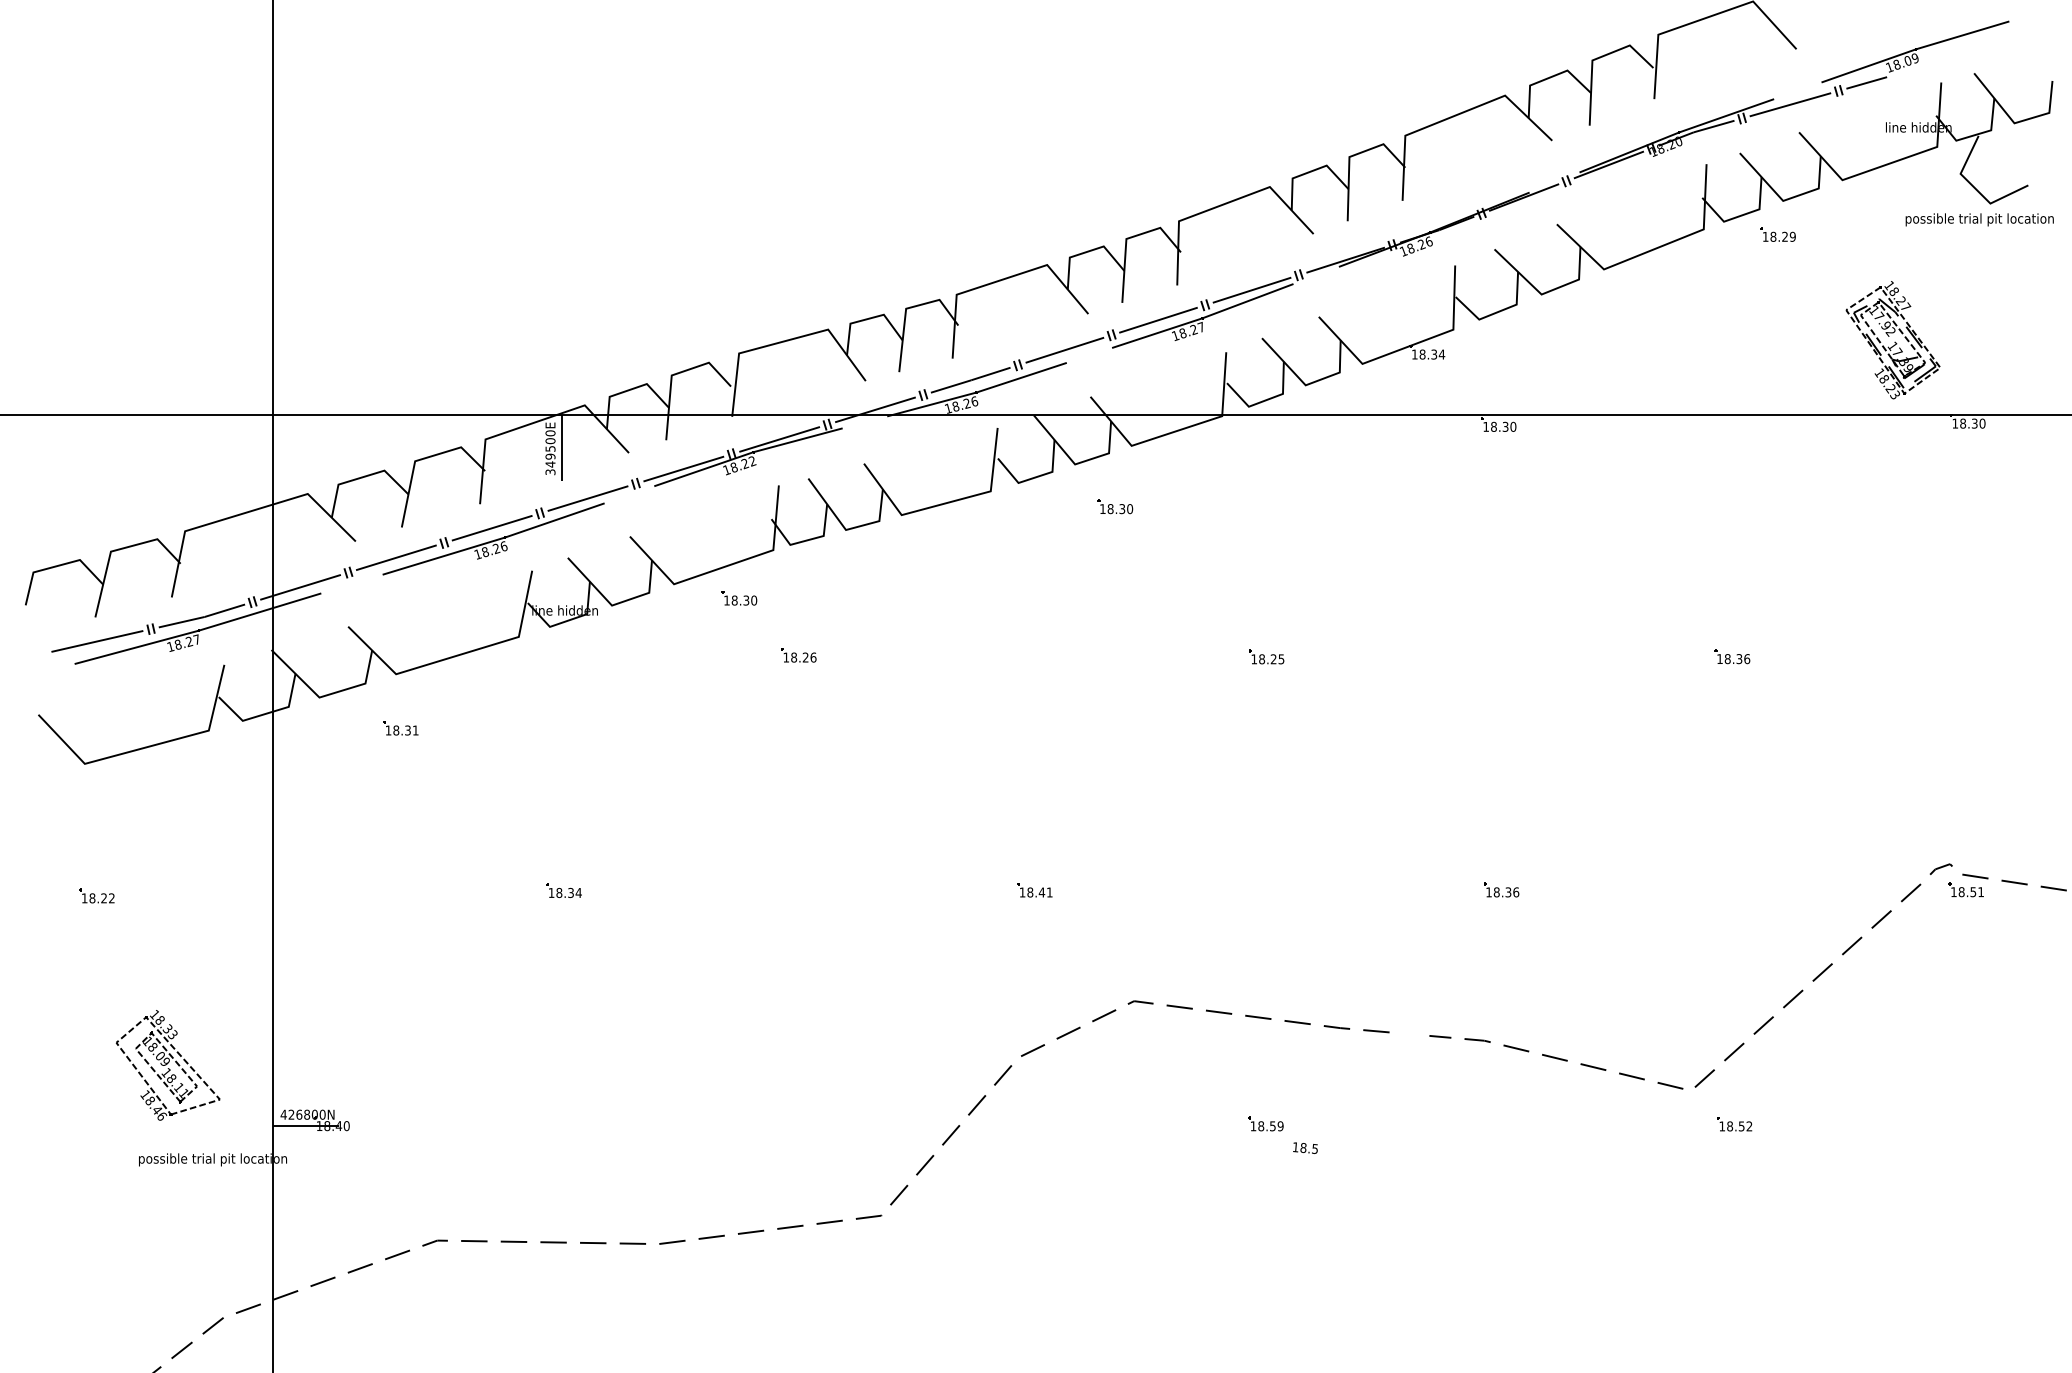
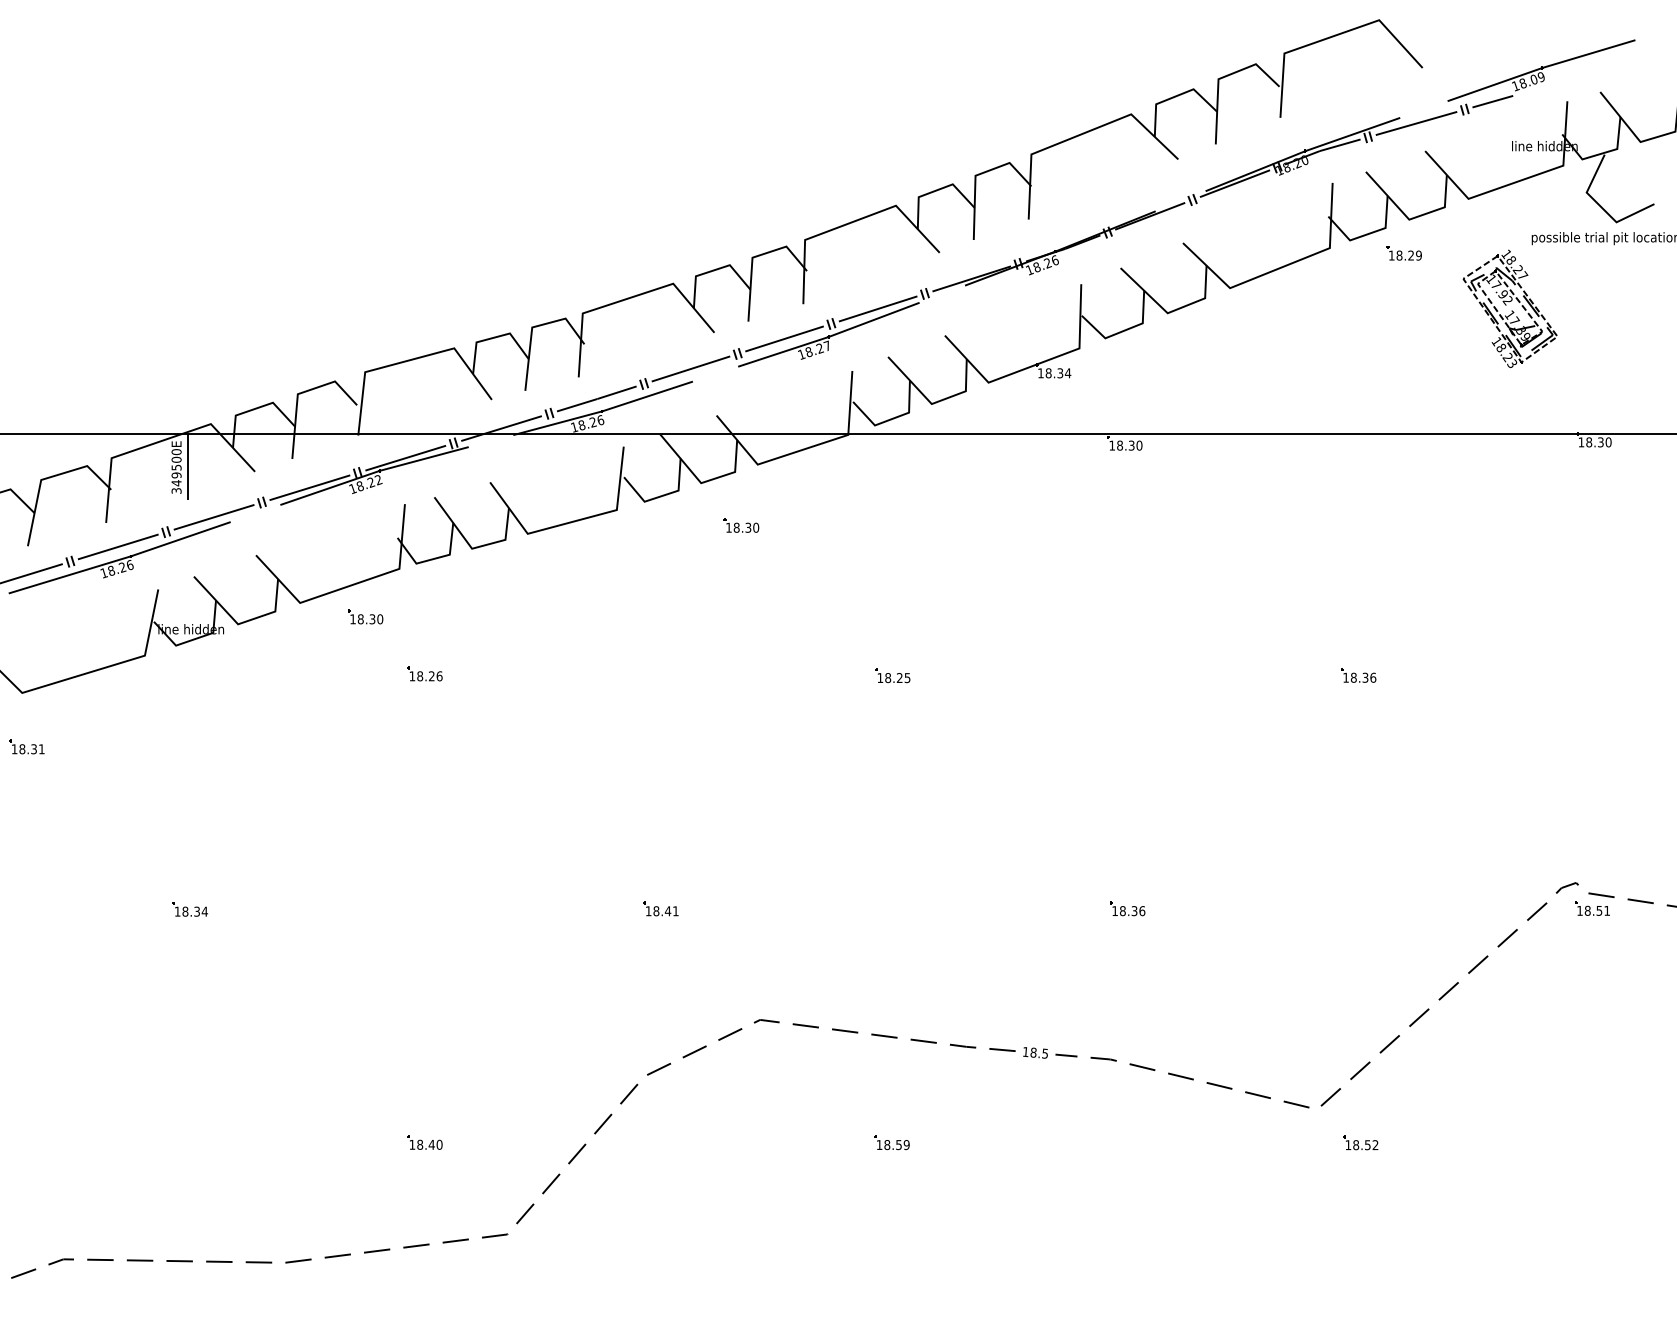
part: (1892, 340) -> (1509, 309), moved
part: (798, 1123) -> (424, 1142), added
text: (1305, 1147) -> (1035, 1052), moved

